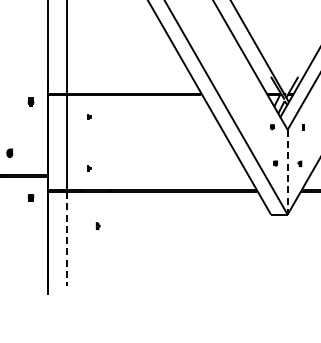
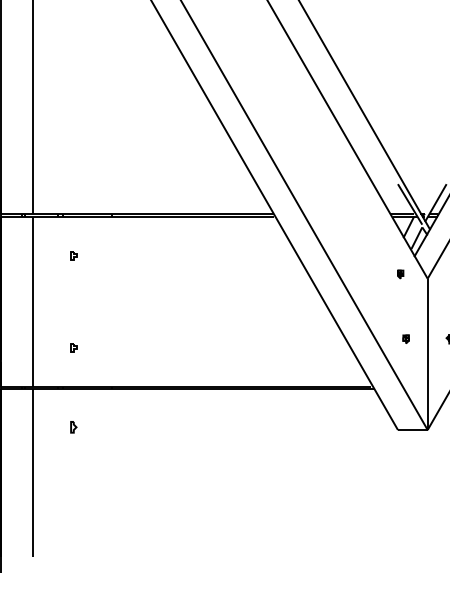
line: (287, 172) -> (427, 354), dashed -> solid
part: (97, 225) -> (72, 426), moved
line: (66, 238) -> (33, 472), dashed -> solid

